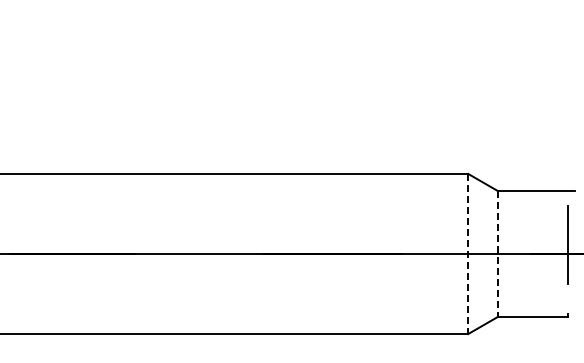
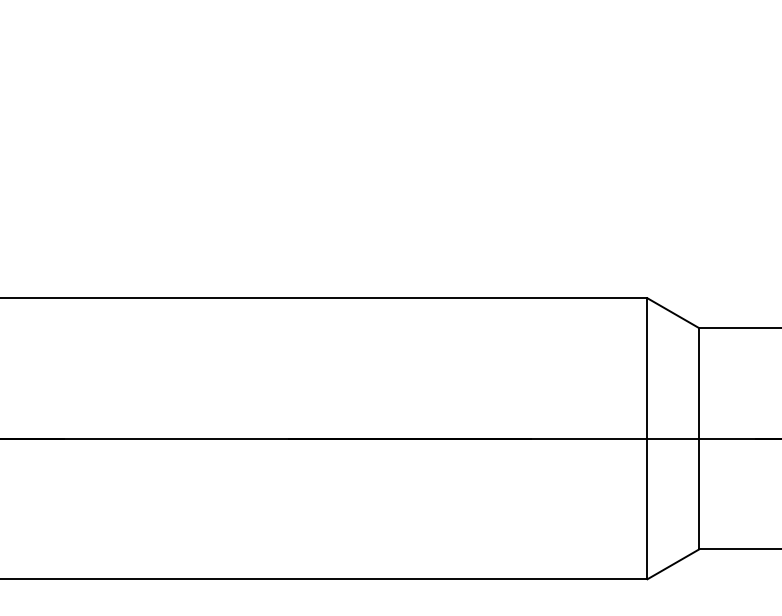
line: (468, 254) -> (647, 439), dashed -> solid
line: (497, 254) -> (698, 439), dashed -> solid

